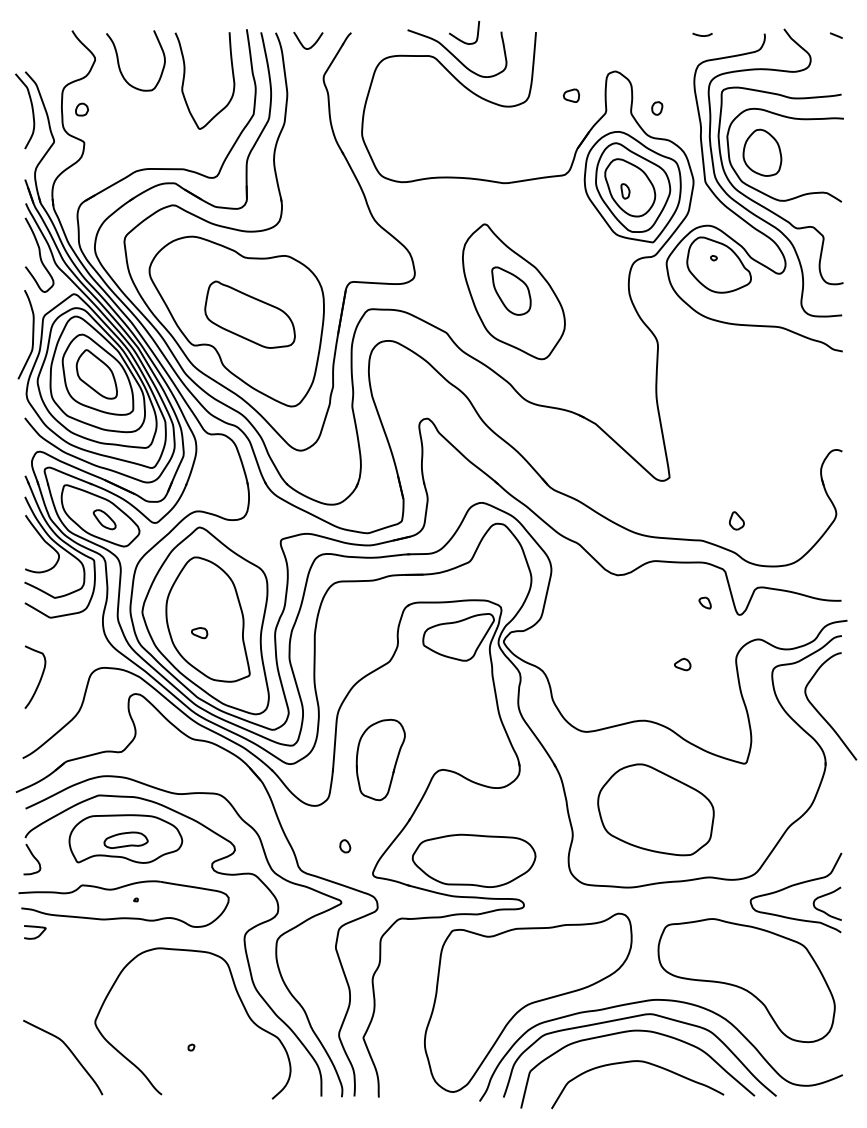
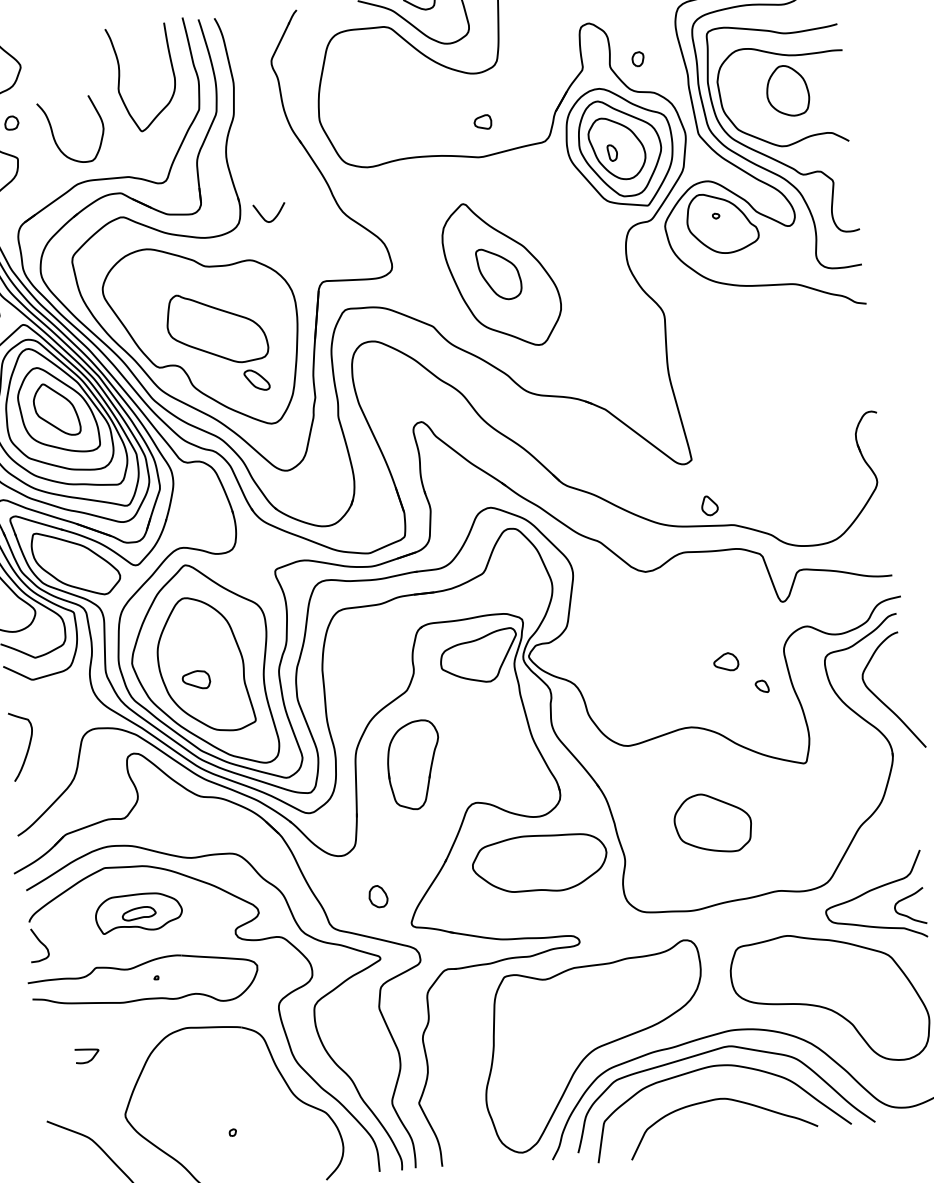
curve: (312, 44) -> (274, 216), moved
curve: (119, 62) -> (54, 134), moved
part: (570, 95) -> (481, 122), moved
part: (762, 152) -> (787, 90), moved
part: (104, 519) -> (256, 380), moved
part: (736, 520) -> (709, 505), moved
part: (704, 602) -> (761, 686), moved
part: (199, 633) -> (196, 680), size x1.6
part: (682, 664) -> (726, 662), size x1.4
part: (380, 759) -> (414, 764), moved
part: (655, 809) -> (712, 822), size x0.6
part: (125, 838) -> (138, 912), size x0.7
part: (345, 846) -> (378, 896), size x1.6
part: (473, 860) -> (539, 863), moved
curve: (36, 936) -> (89, 1060), moved

